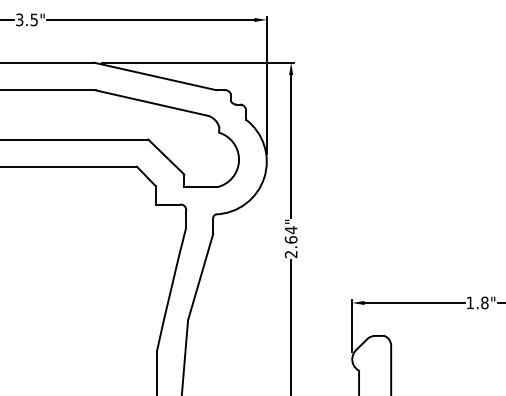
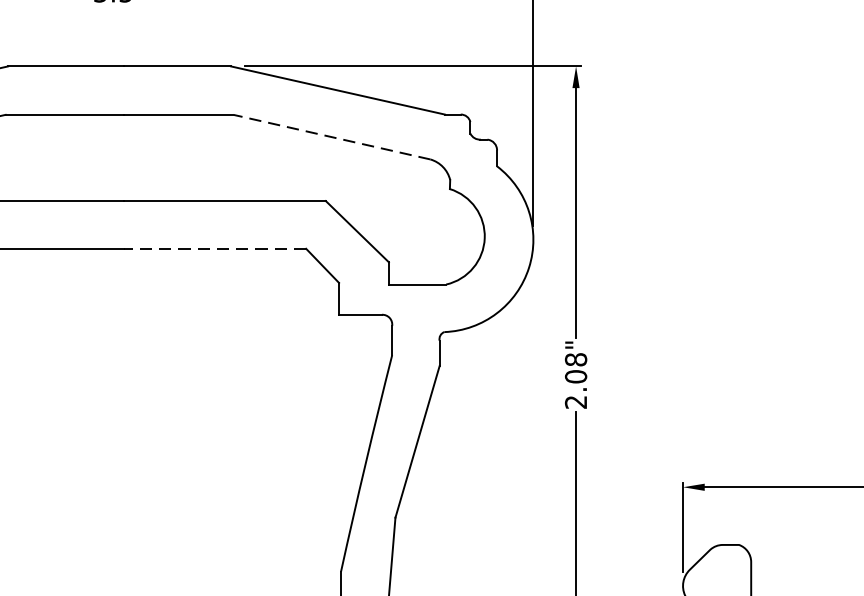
line: (151, 103) -> (331, 137), solid -> dashed
line: (84, 166) -> (214, 248), solid -> dashed
text: (290, 234) -> (574, 367), 2.64" -> 2.08"

